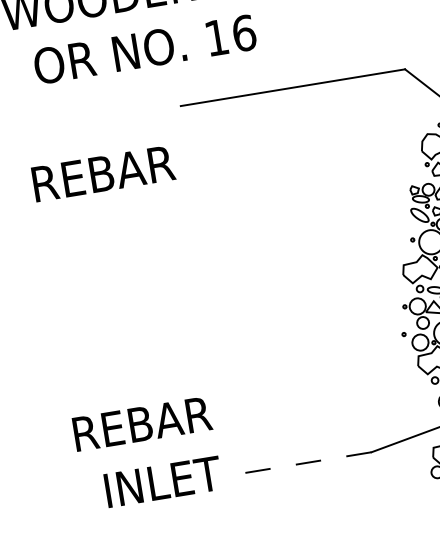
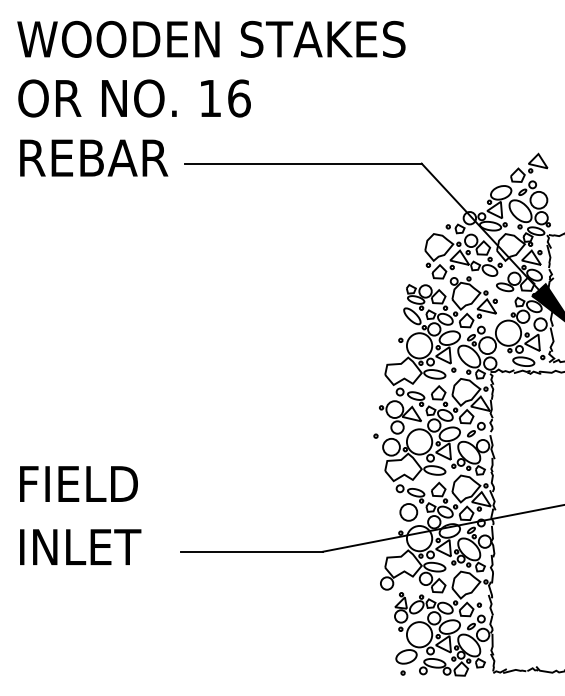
text: (144, 49) -> (134, 98), moved
text: (103, 173) -> (94, 157), moved
text: (143, 423) -> (93, 483), REBAR -> FIELD
line: (304, 462) -> (252, 551), dashed -> solid
text: (163, 481) -> (80, 546), moved

